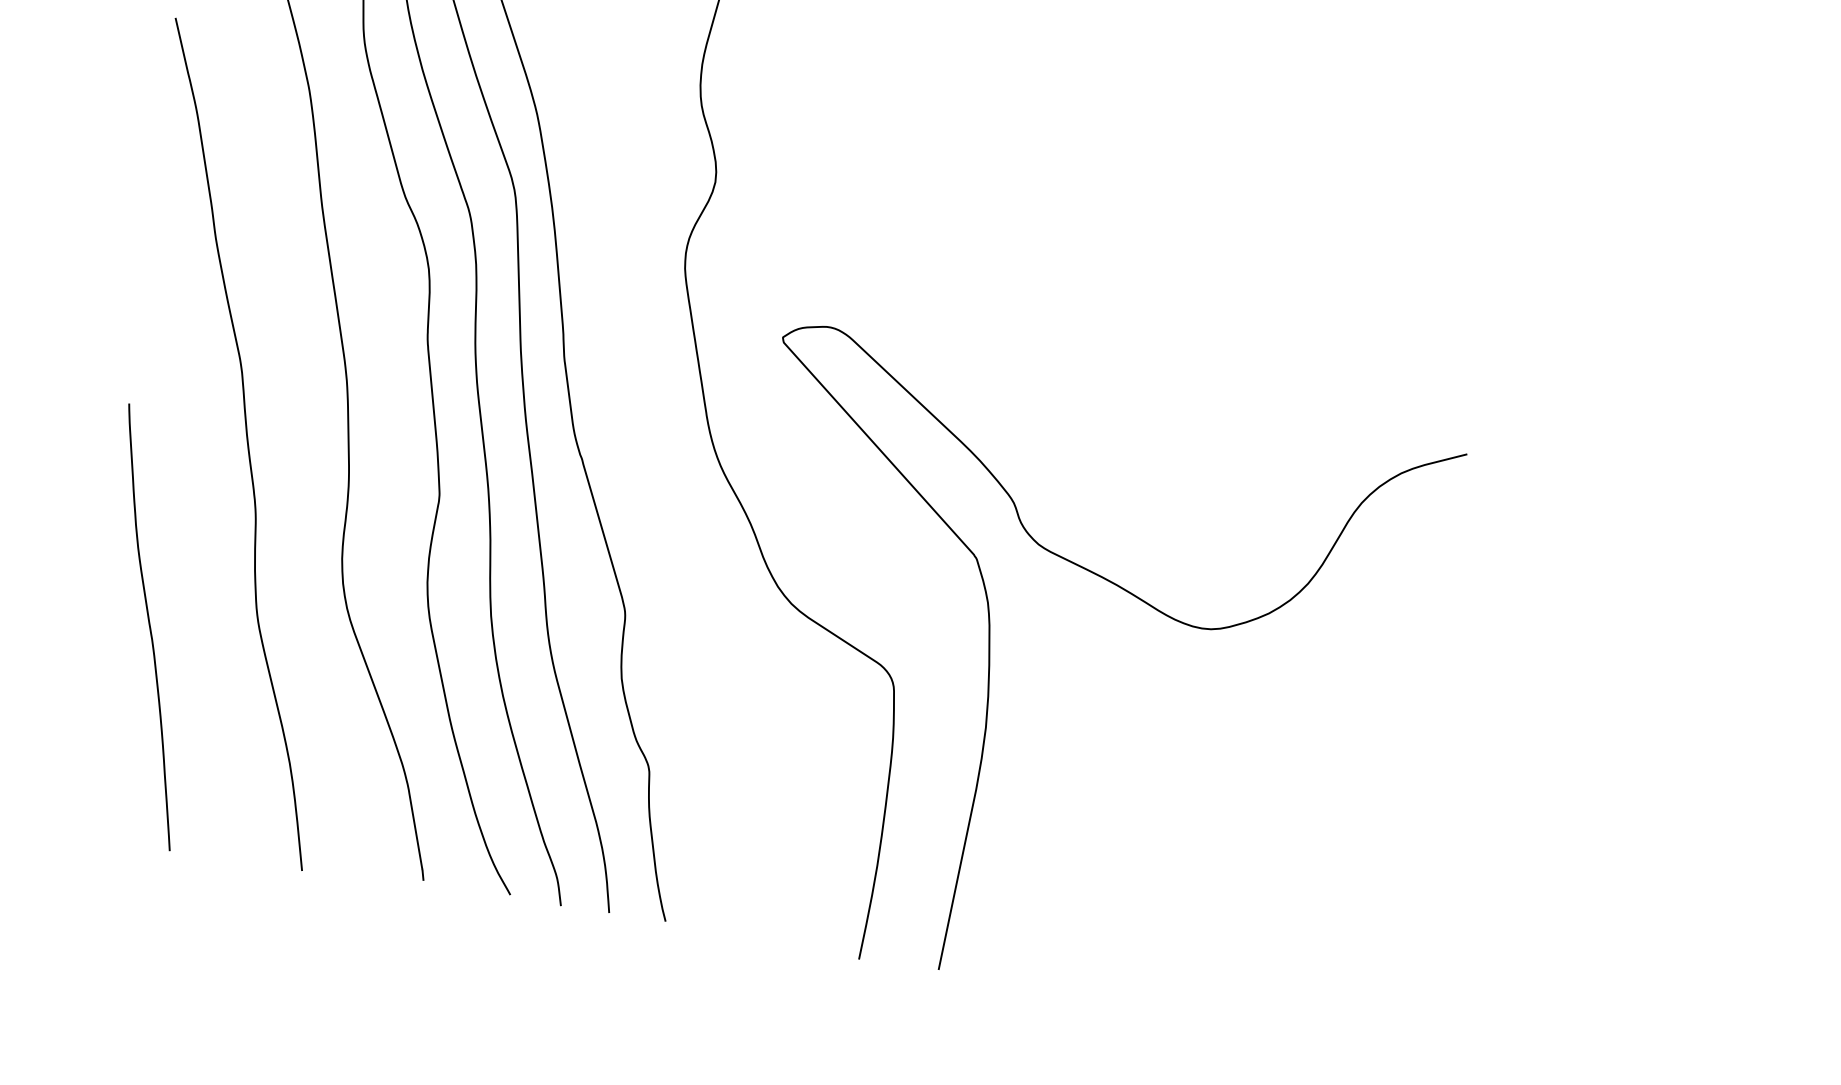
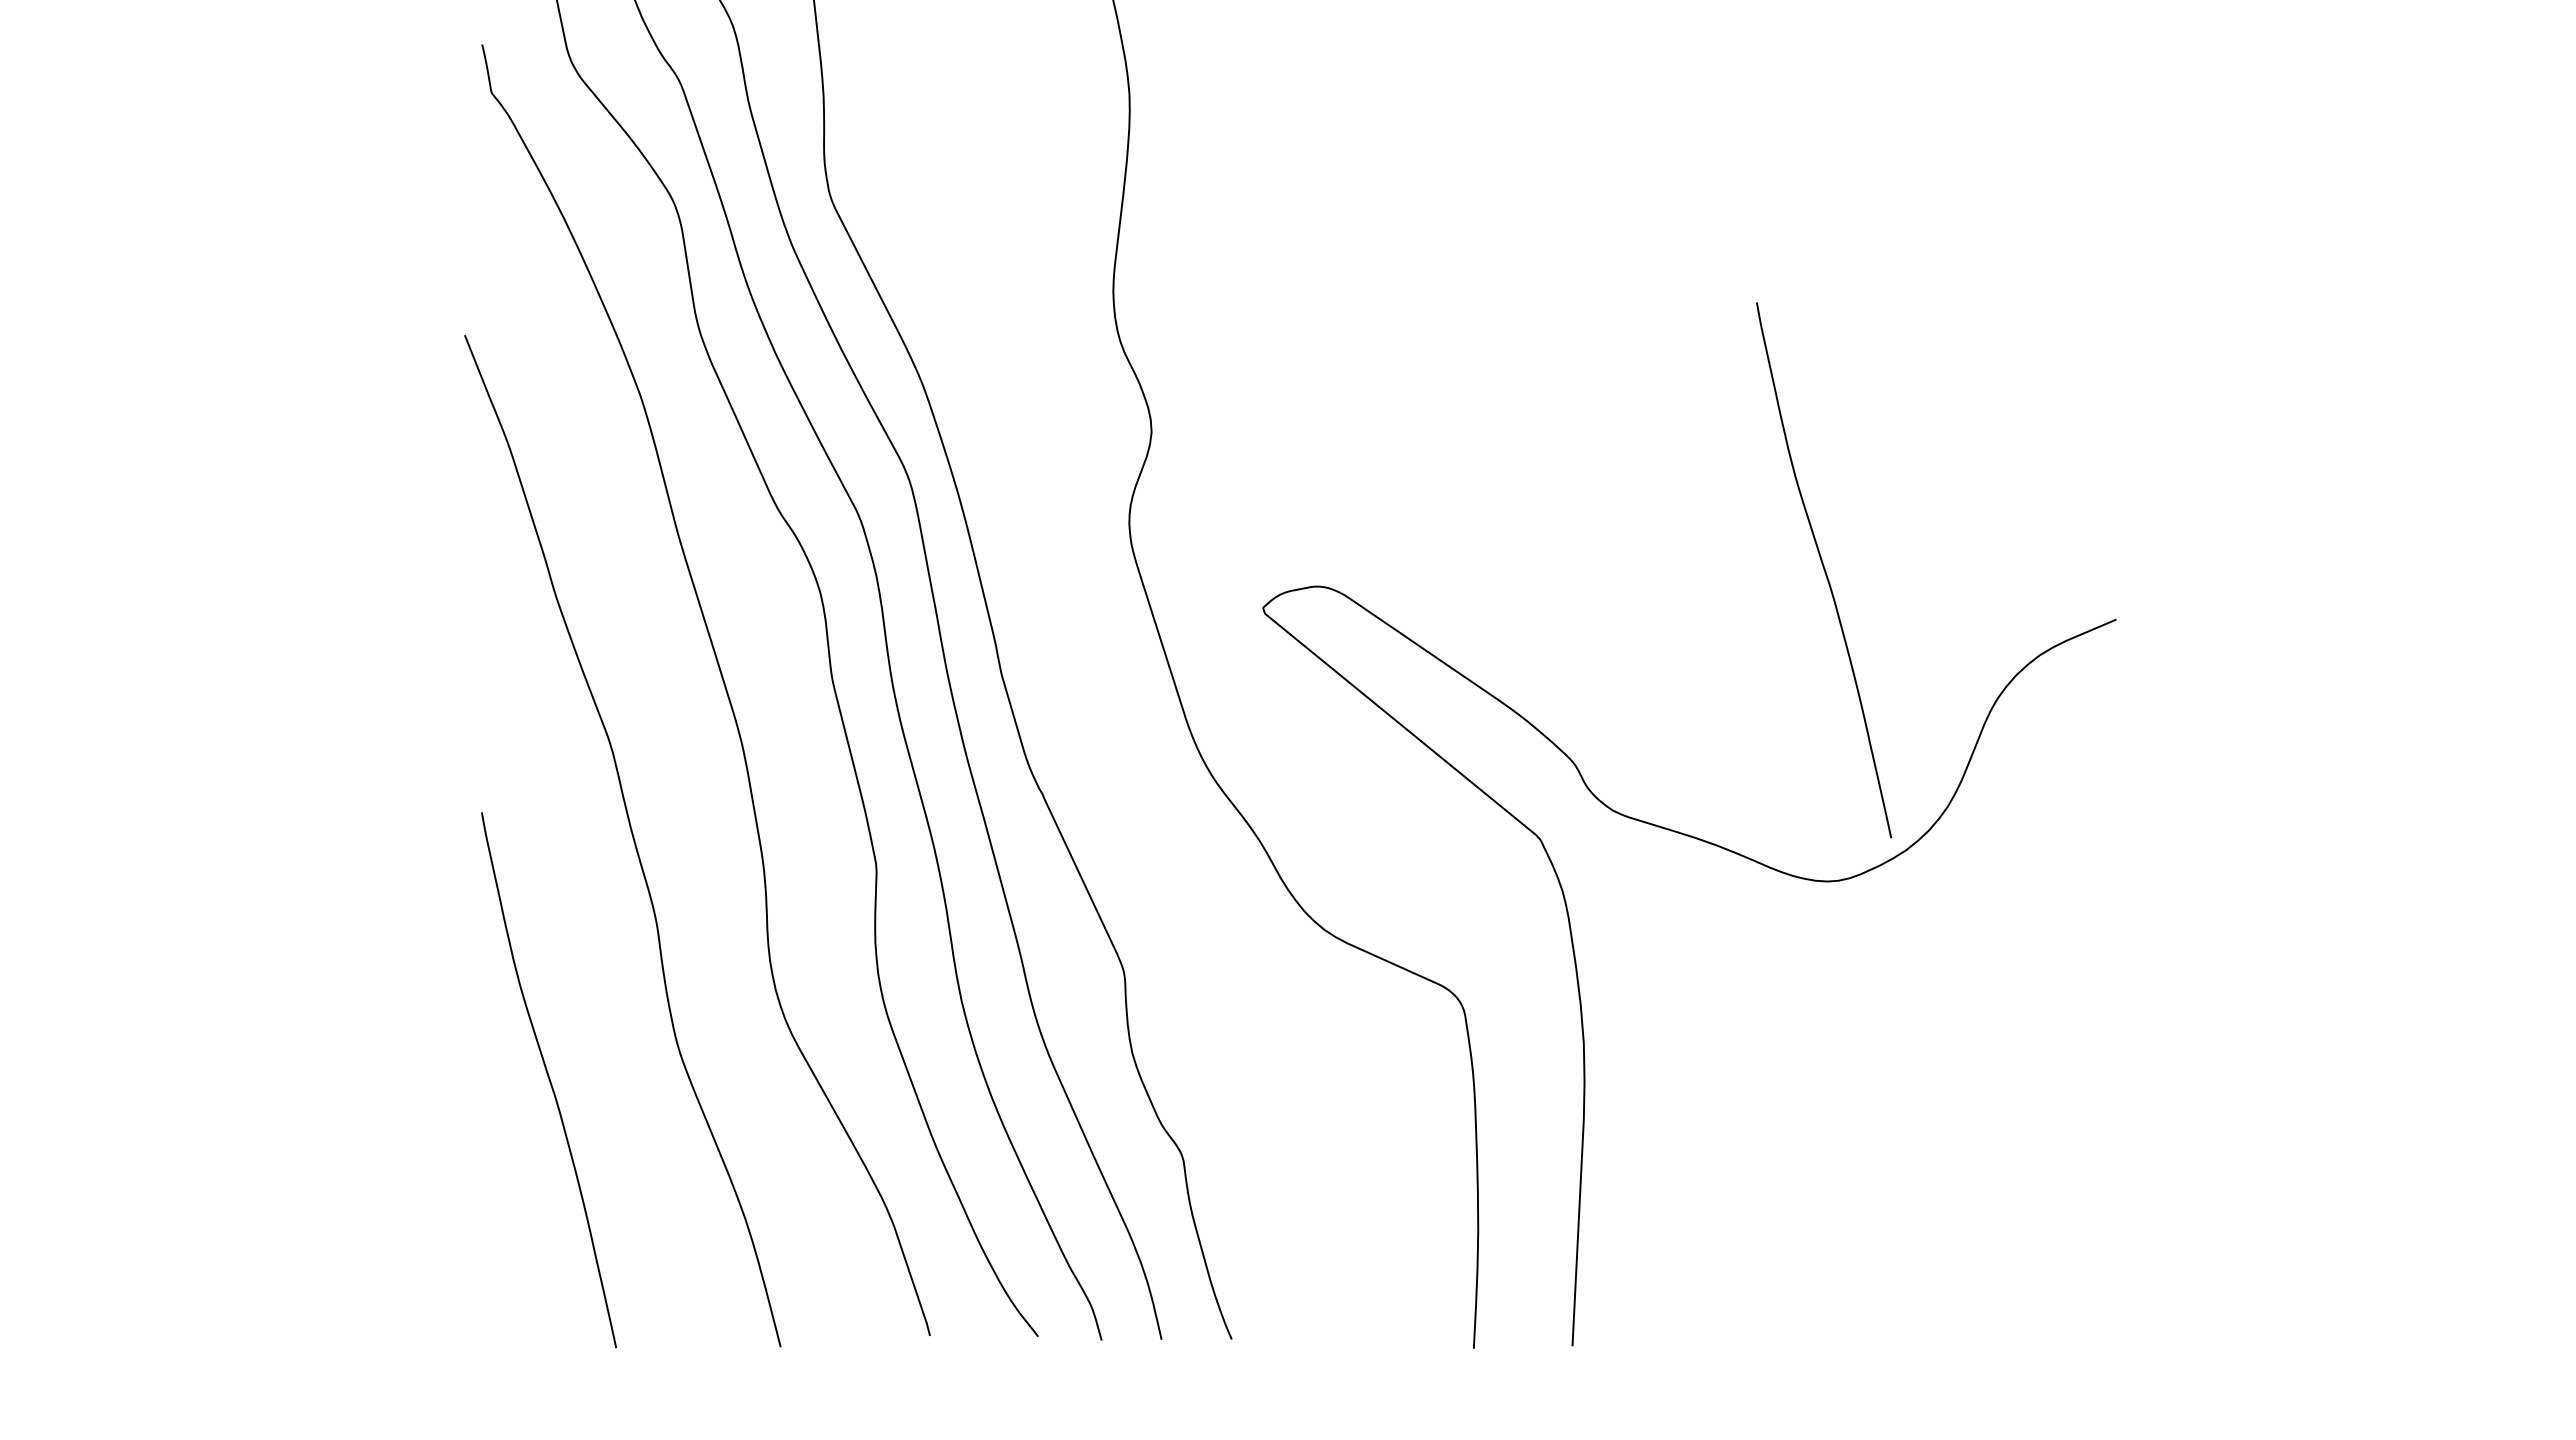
curve: (1238, 377) -> (1823, 569), added

